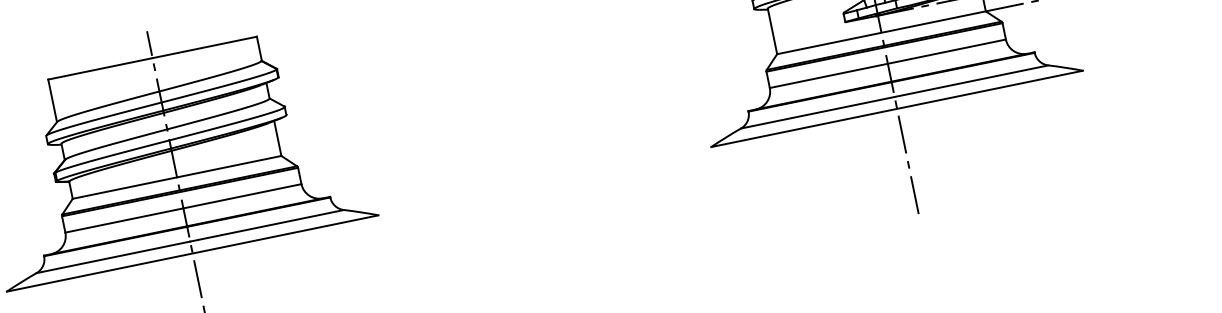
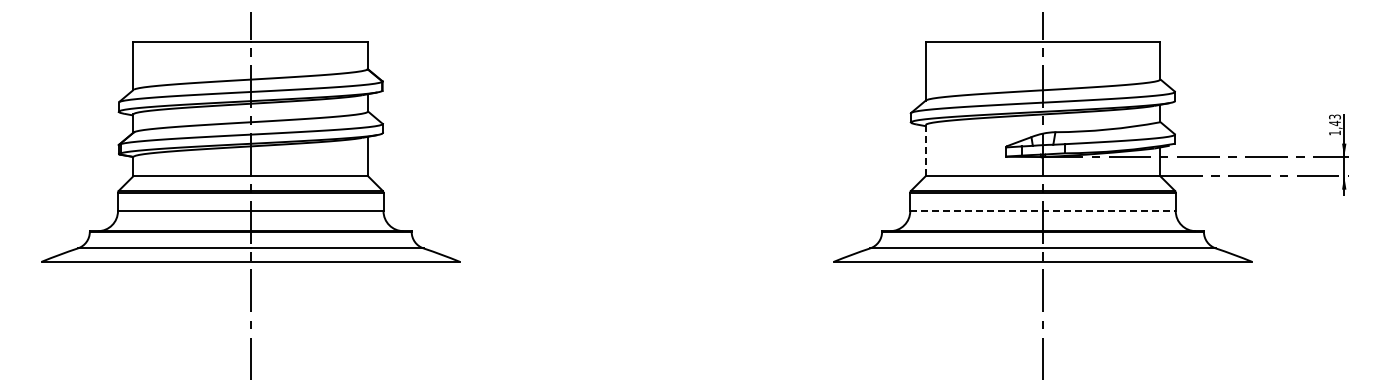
line: (772, 31) -> (925, 150), solid -> dashed
line: (888, 64) -> (1043, 211), solid -> dashed

